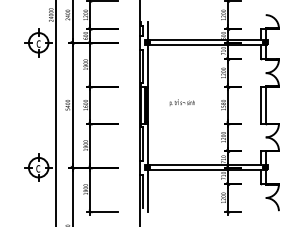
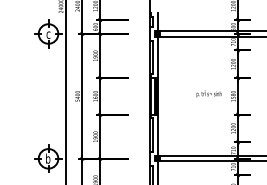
text: (181, 102) -> (208, 93), moved
text: (38, 167) -> (48, 158), c -> b

